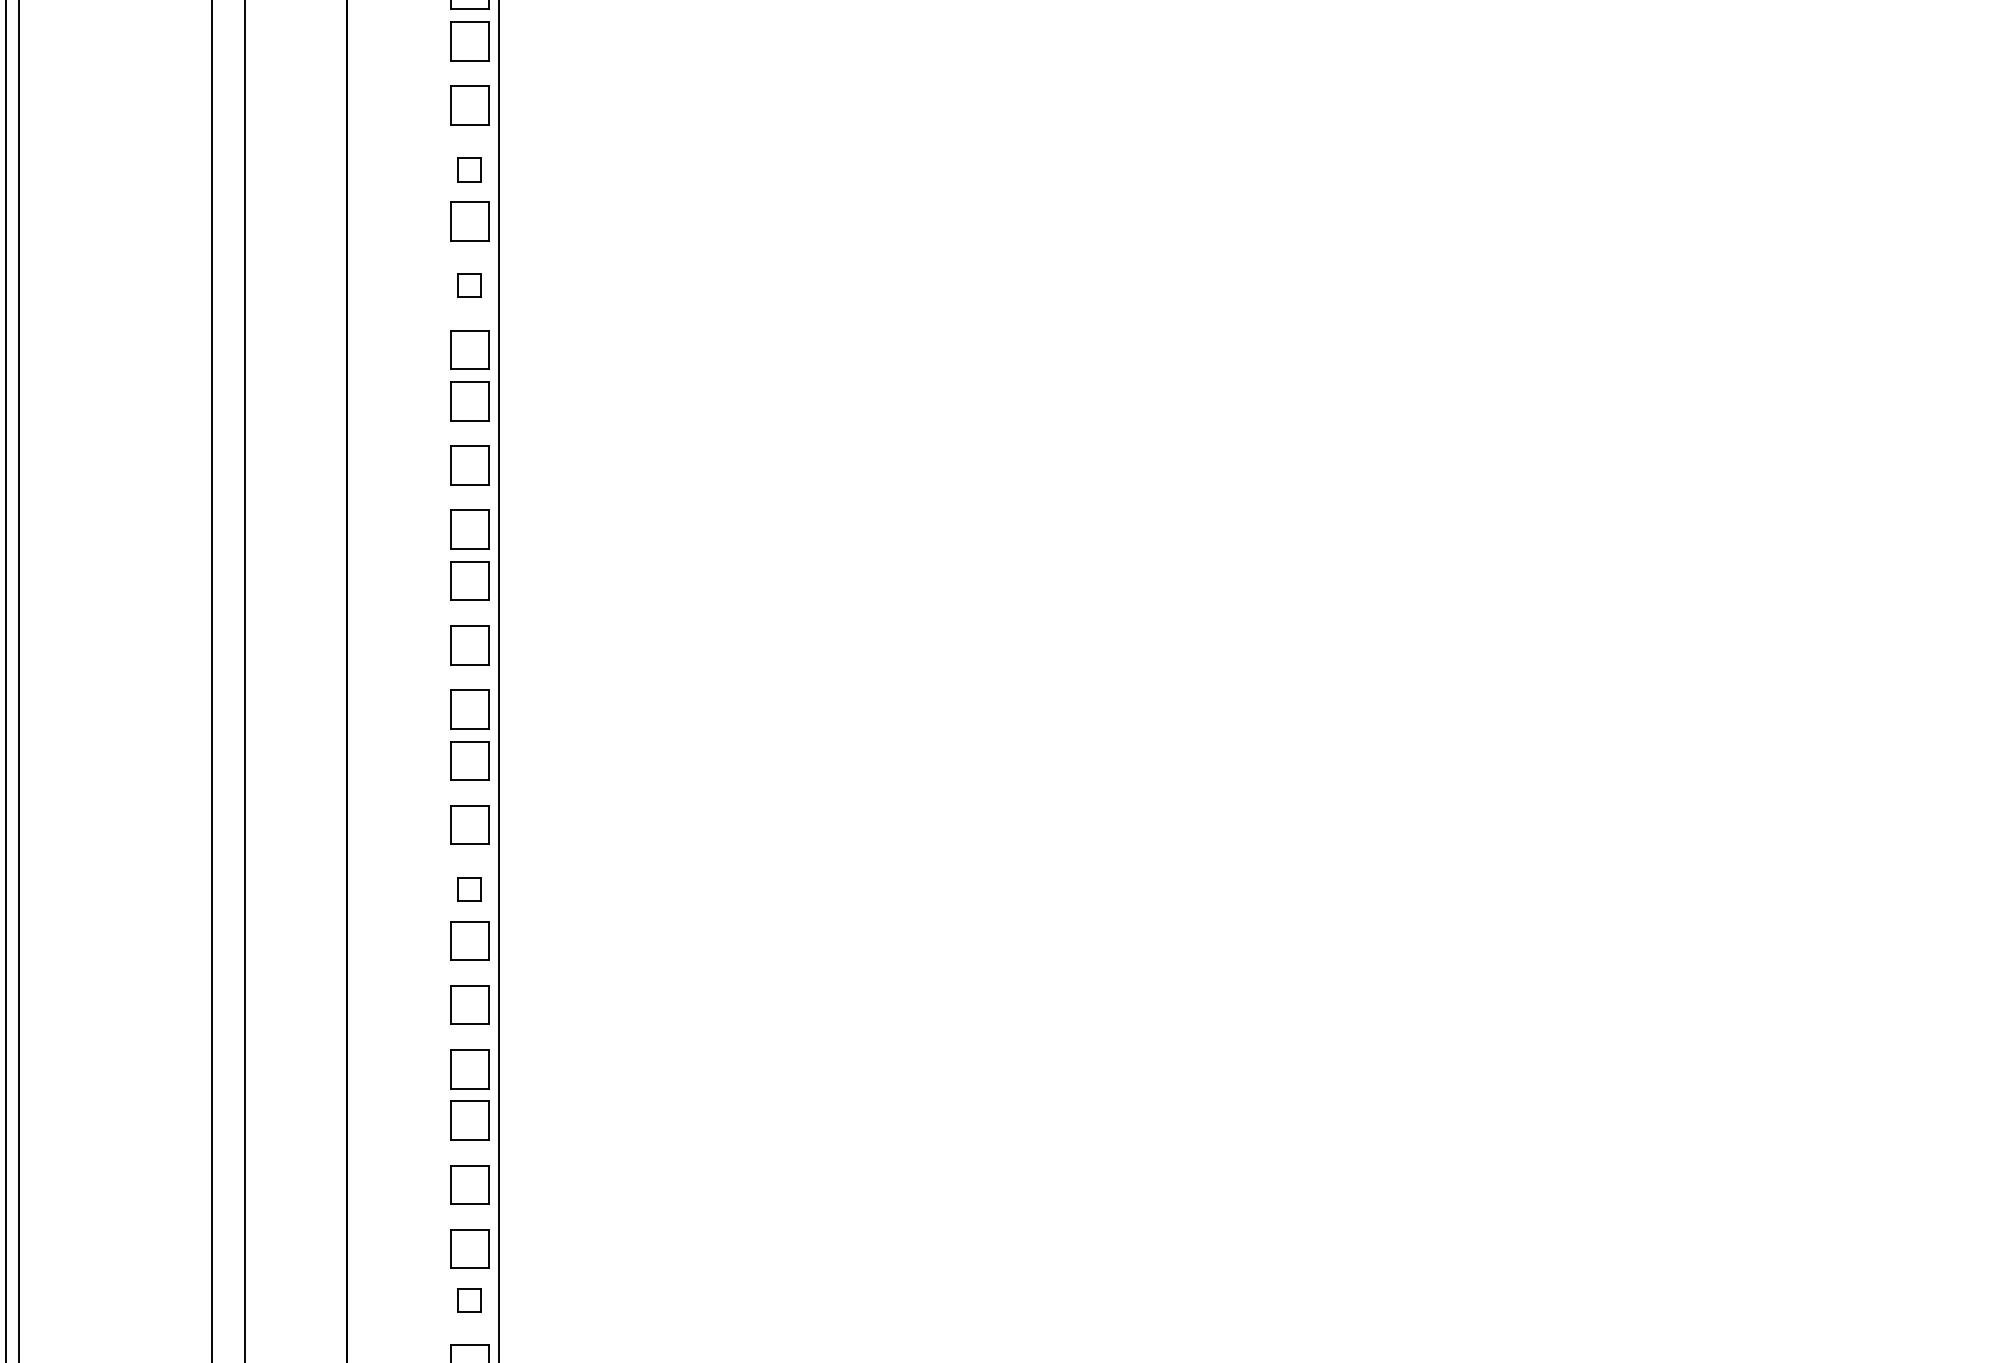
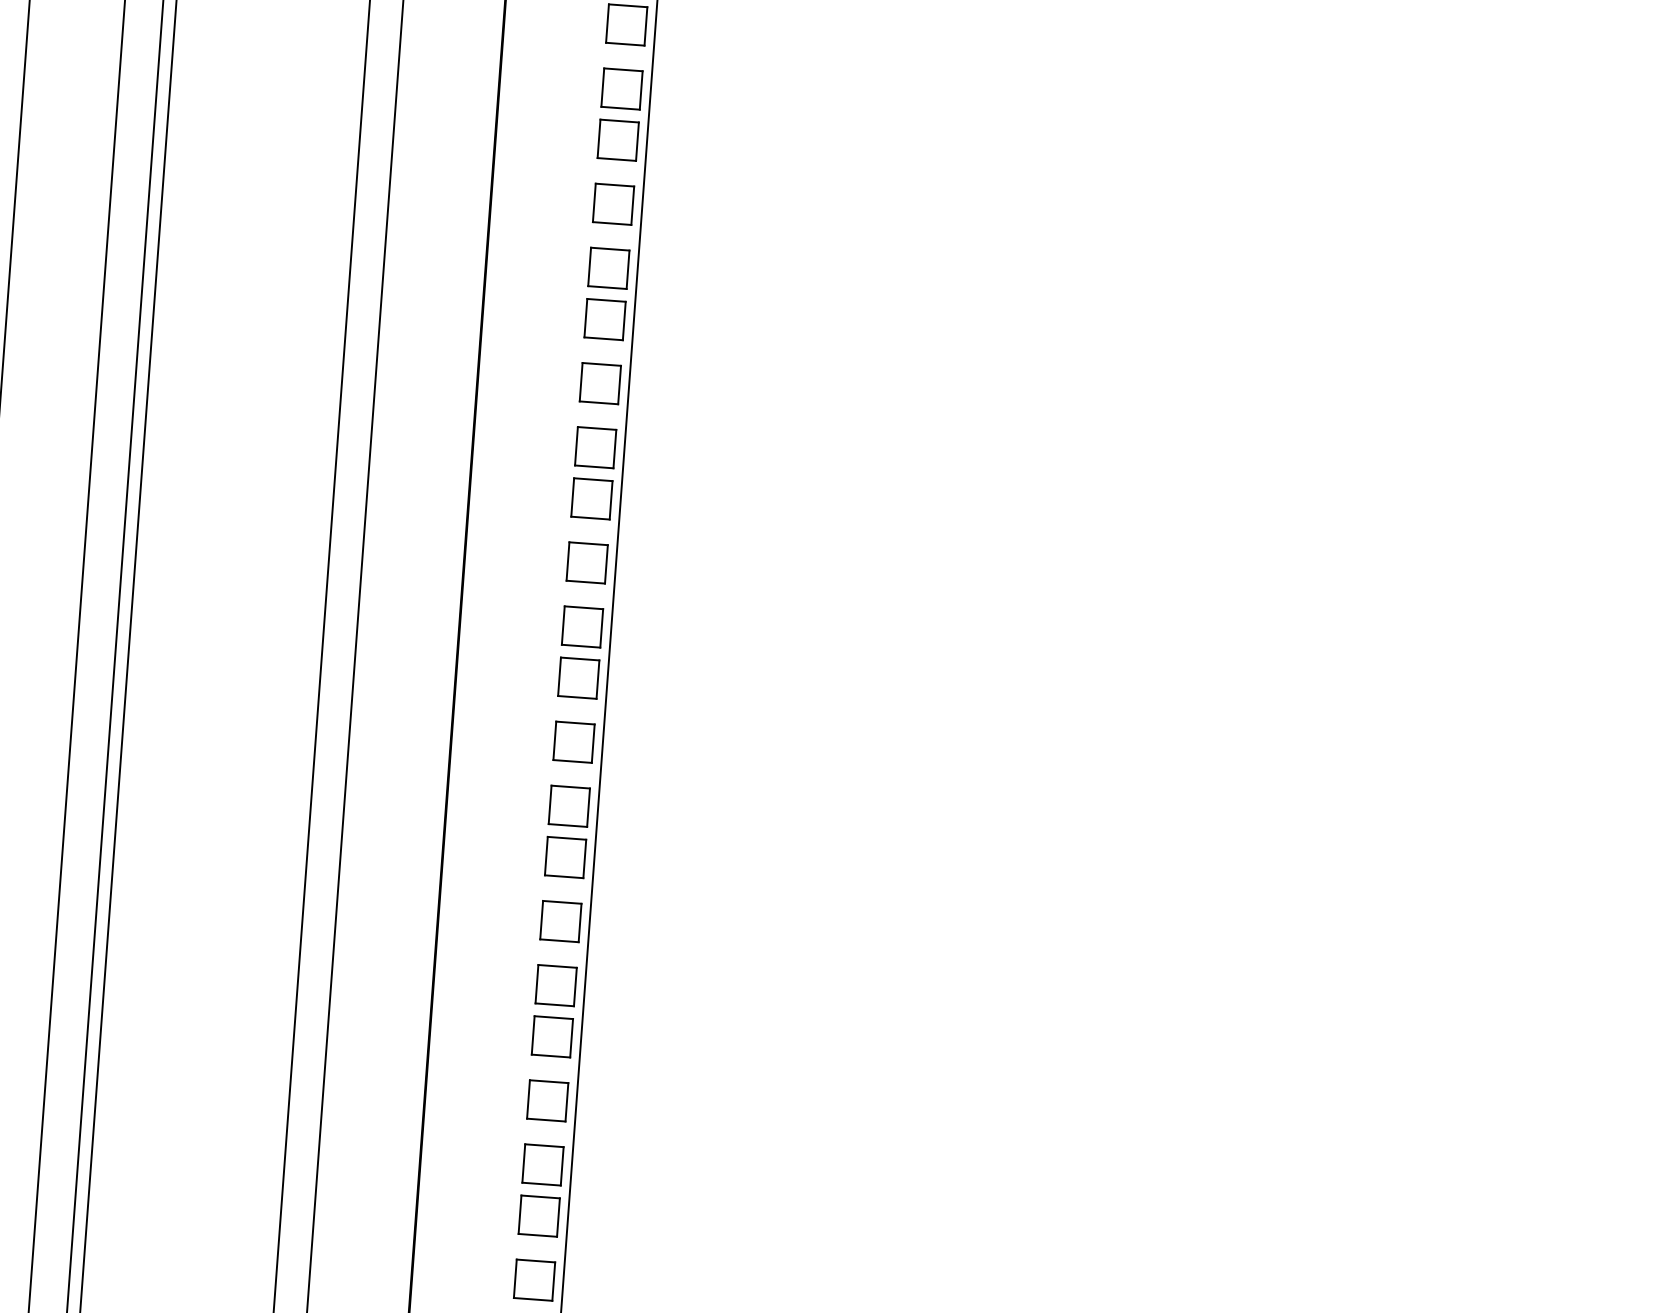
part: (469, 169) -> (621, 88), size x1.67
part: (469, 285) -> (613, 204), size x1.67
part: (469, 889) -> (569, 806), size x1.67
part: (469, 1300) -> (538, 1216), size x1.67

